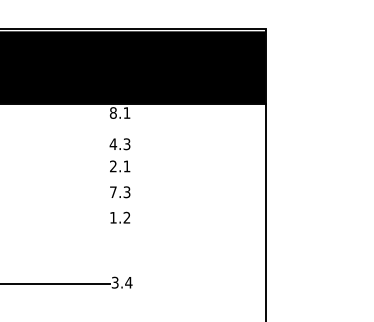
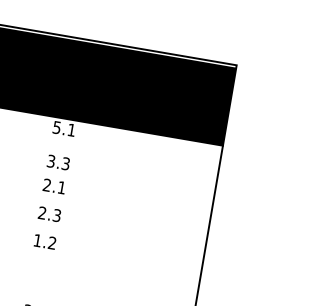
text: (112, 112) -> (56, 126), 8.1 -> 5.1
text: (113, 144) -> (51, 161), 4.3 -> 3.3
text: (113, 191) -> (42, 212), 7.3 -> 2.3

